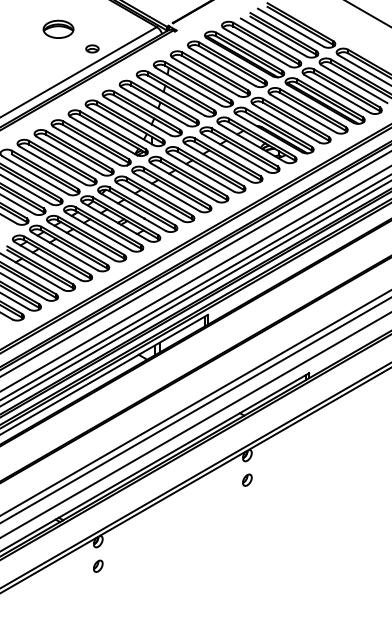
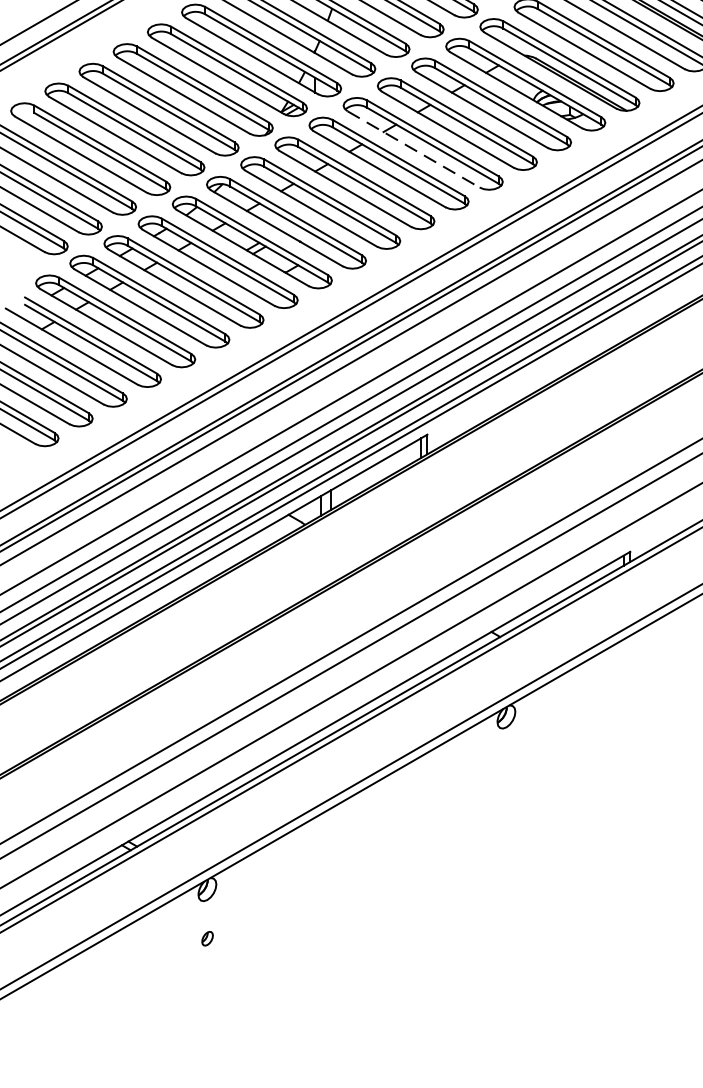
line: (201, 172) -> (414, 149), solid -> dashed
part: (247, 479) -> (506, 764), removed
part: (98, 565) -> (207, 937), size x0.6

